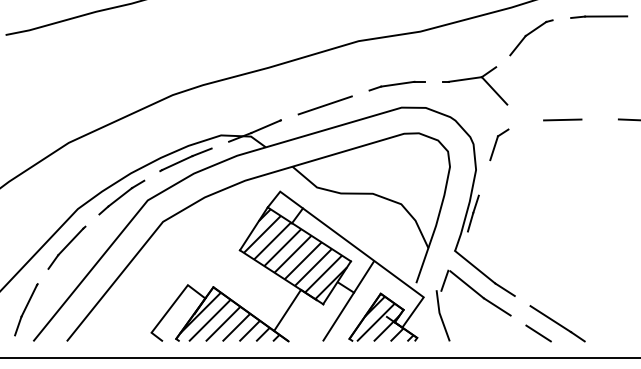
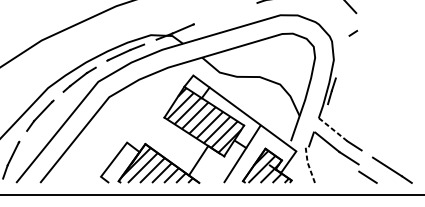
line: (324, 105) -> (225, 13), removed
line: (562, 119) -> (395, 23), removed
line: (494, 148) -> (347, 44), removed
line: (475, 267) -> (333, 129), solid -> dashed
line: (440, 315) -> (308, 164), solid -> dashed
line: (538, 333) -> (367, 177), moved

